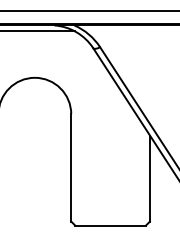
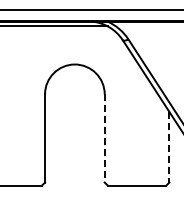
line: (70, 167) -> (104, 138), solid -> dashed
line: (150, 178) -> (169, 147), solid -> dashed

